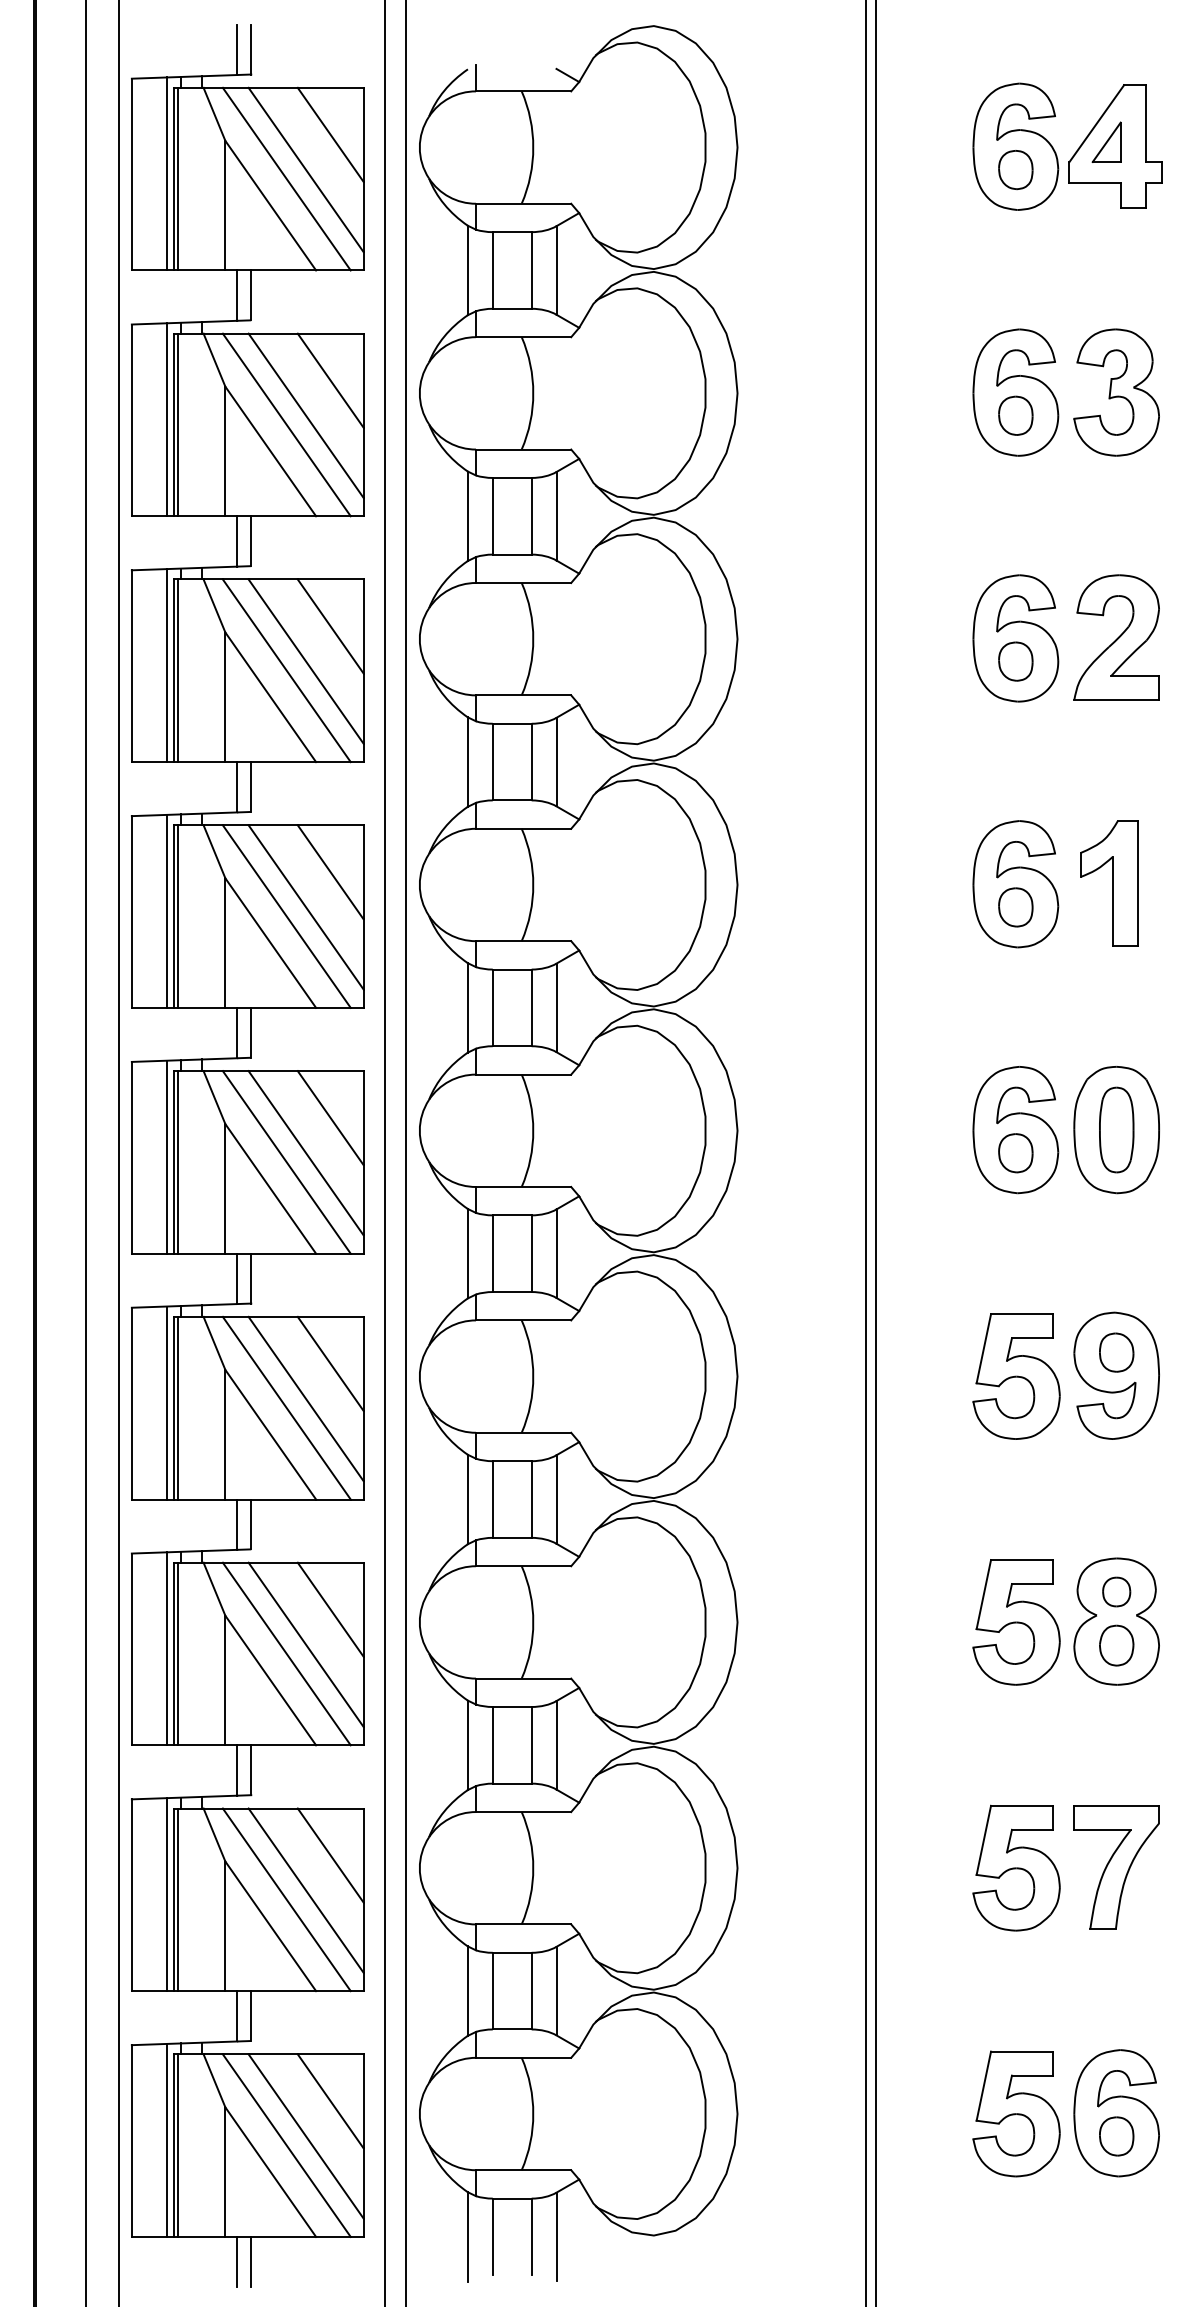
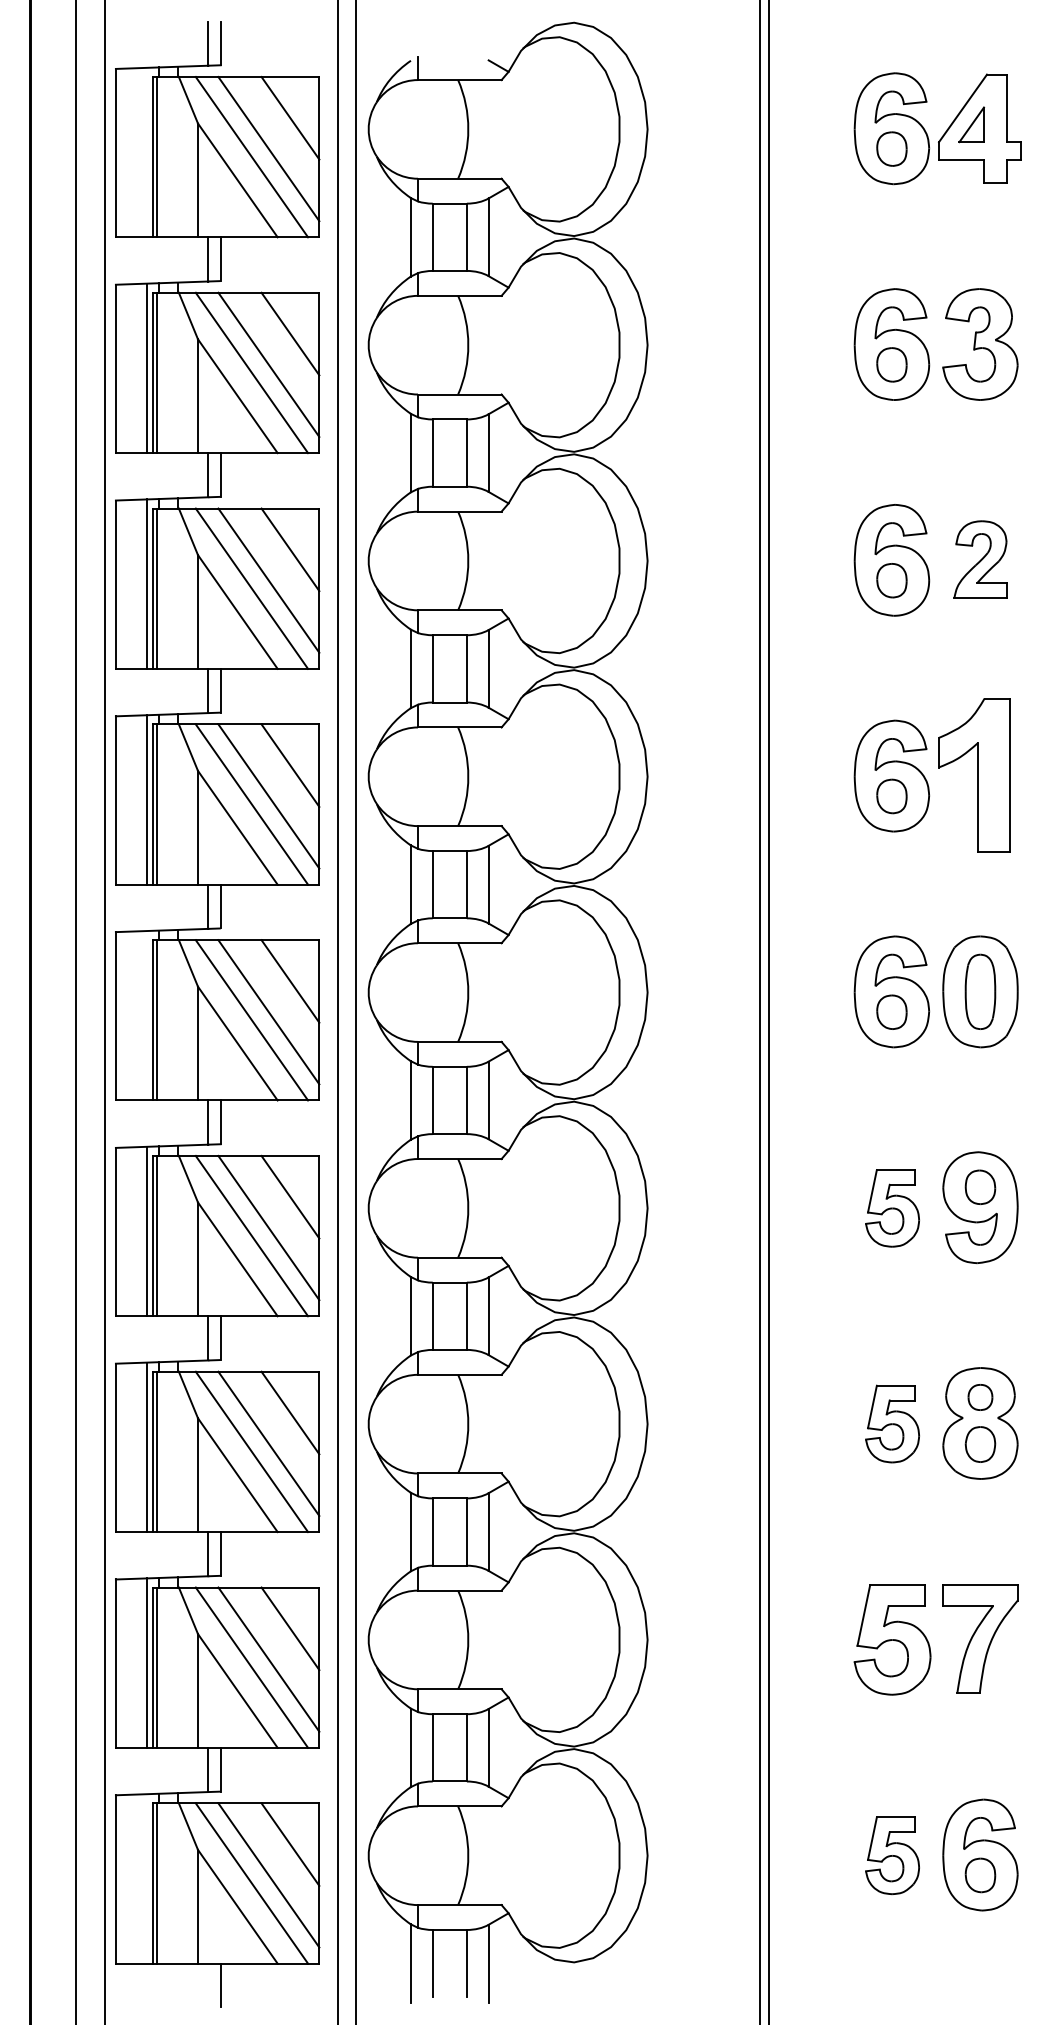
line: (166, 173) -> (146, 152), removed
part: (1116, 637) -> (980, 559), size x0.7
part: (1108, 883) -> (973, 775), size x1.4
line: (166, 1156) -> (146, 1015), removed
part: (1016, 1376) -> (892, 1208), size x0.7
part: (1016, 1621) -> (892, 1423), size x0.7
part: (1016, 2113) -> (892, 1855), size x0.7
line: (166, 2139) -> (146, 1878), removed
line: (237, 2261) -> (208, 1985), removed

